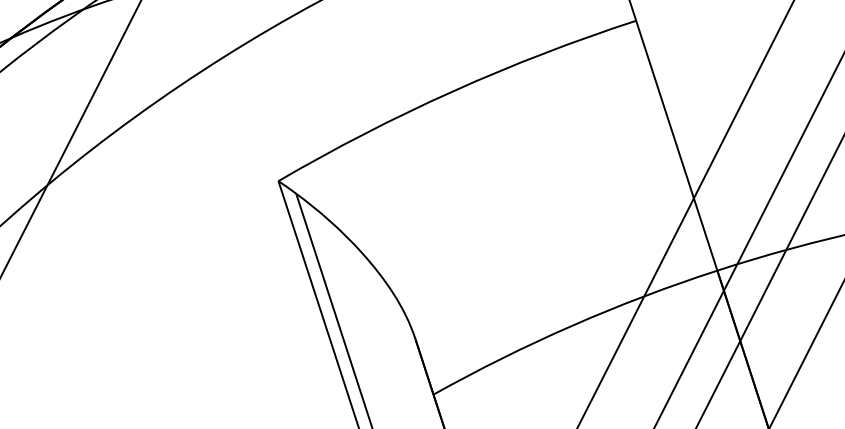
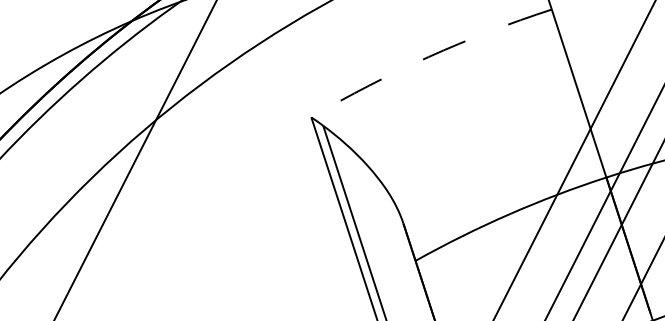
arc: (452, 92) -> (428, 57), solid -> dashed

